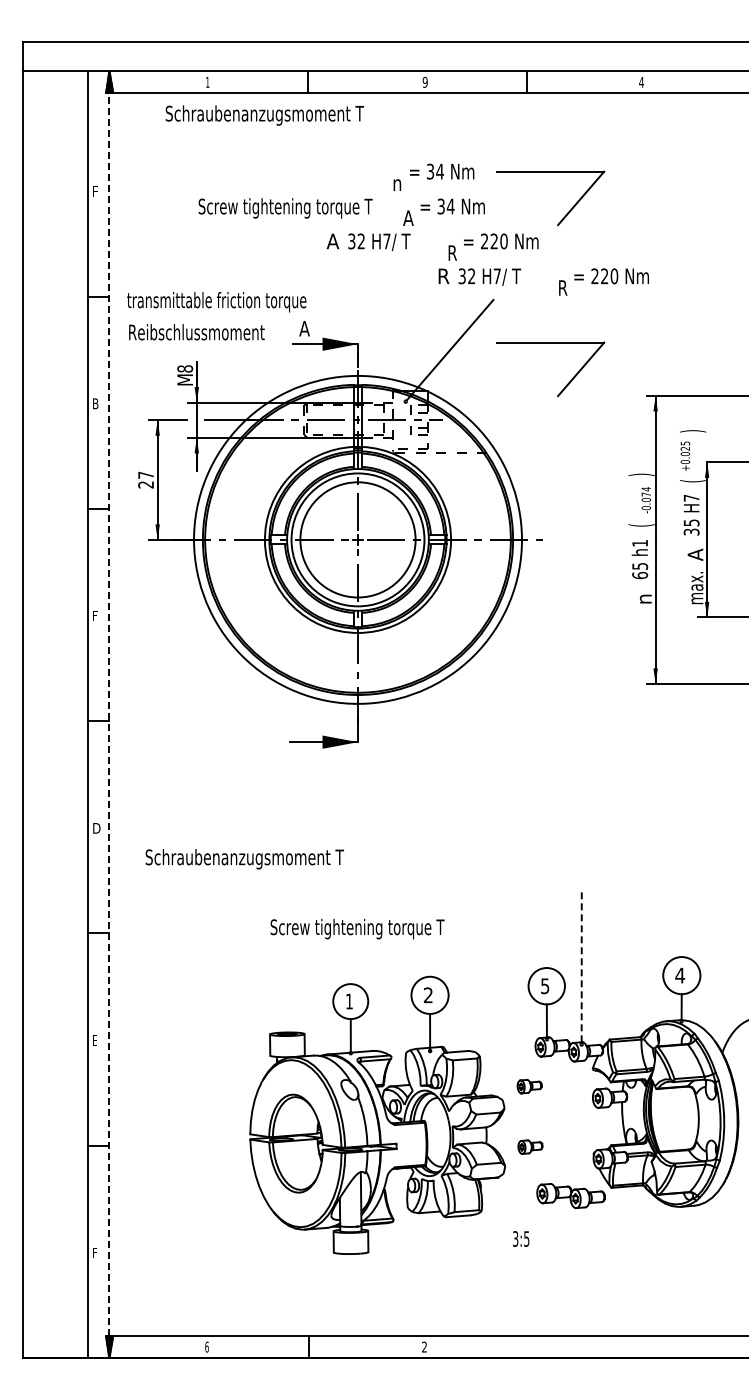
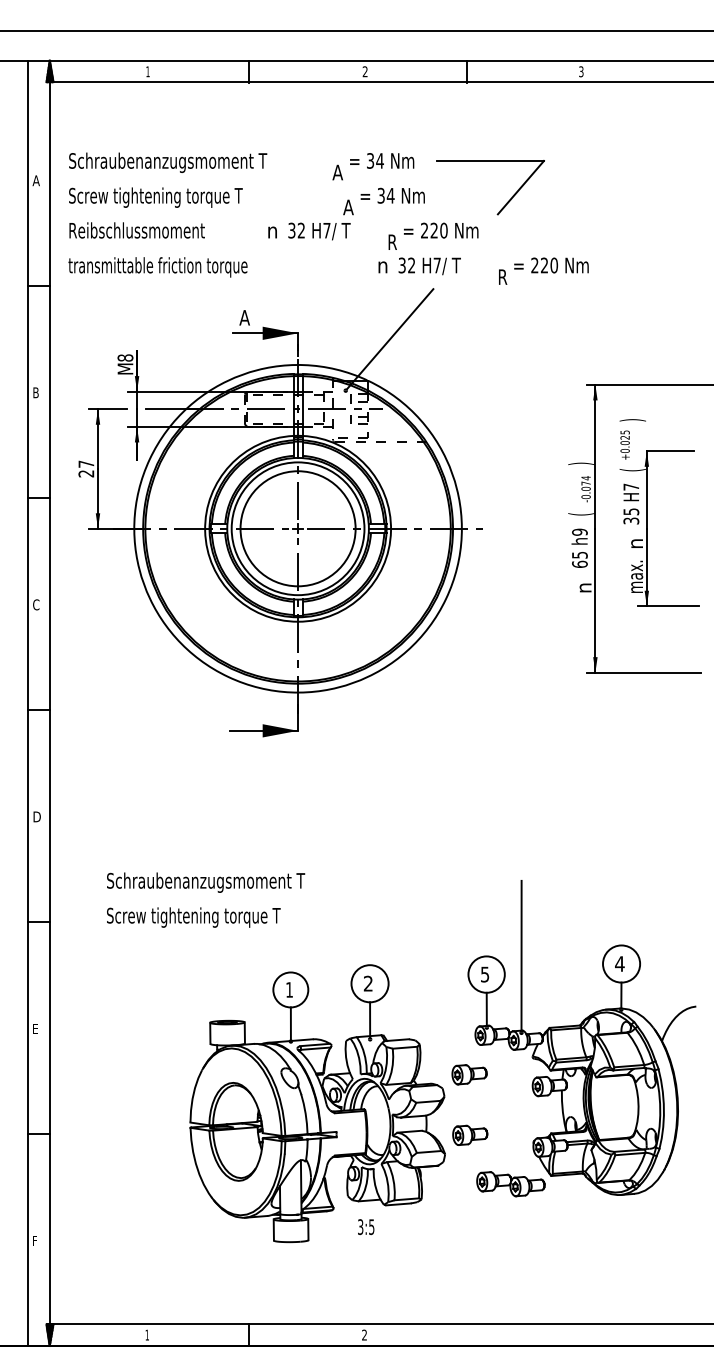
text: (641, 81) -> (581, 70), 4 -> 3
text: (424, 82) -> (364, 71), 9 -> 2
text: (264, 115) -> (167, 162), moved
text: (397, 182) -> (337, 171), n -> A
text: (95, 191) -> (35, 180), F -> A
text: (285, 208) -> (155, 197), moved
text: (332, 241) -> (272, 230), A -> n
text: (443, 276) -> (383, 265), R -> n
text: (216, 302) -> (157, 267), moved
text: (196, 332) -> (136, 230), moved
part: (566, 384) -> (506, 373), removed
text: (640, 542) -> (580, 531), h1 -> h9
text: (695, 554) -> (635, 543), A -> n
text: (95, 615) -> (35, 604), F -> C
line: (109, 714) -> (49, 703), dashed -> solid
text: (244, 859) -> (205, 882), moved
text: (357, 928) -> (193, 916), moved
line: (581, 967) -> (521, 955), dashed -> solid
part: (529, 1086) -> (469, 1074), size x1.43
part: (530, 1146) -> (470, 1134), size x1.43
text: (521, 1238) -> (366, 1226), moved
text: (206, 1346) -> (146, 1334), 6 -> 1

